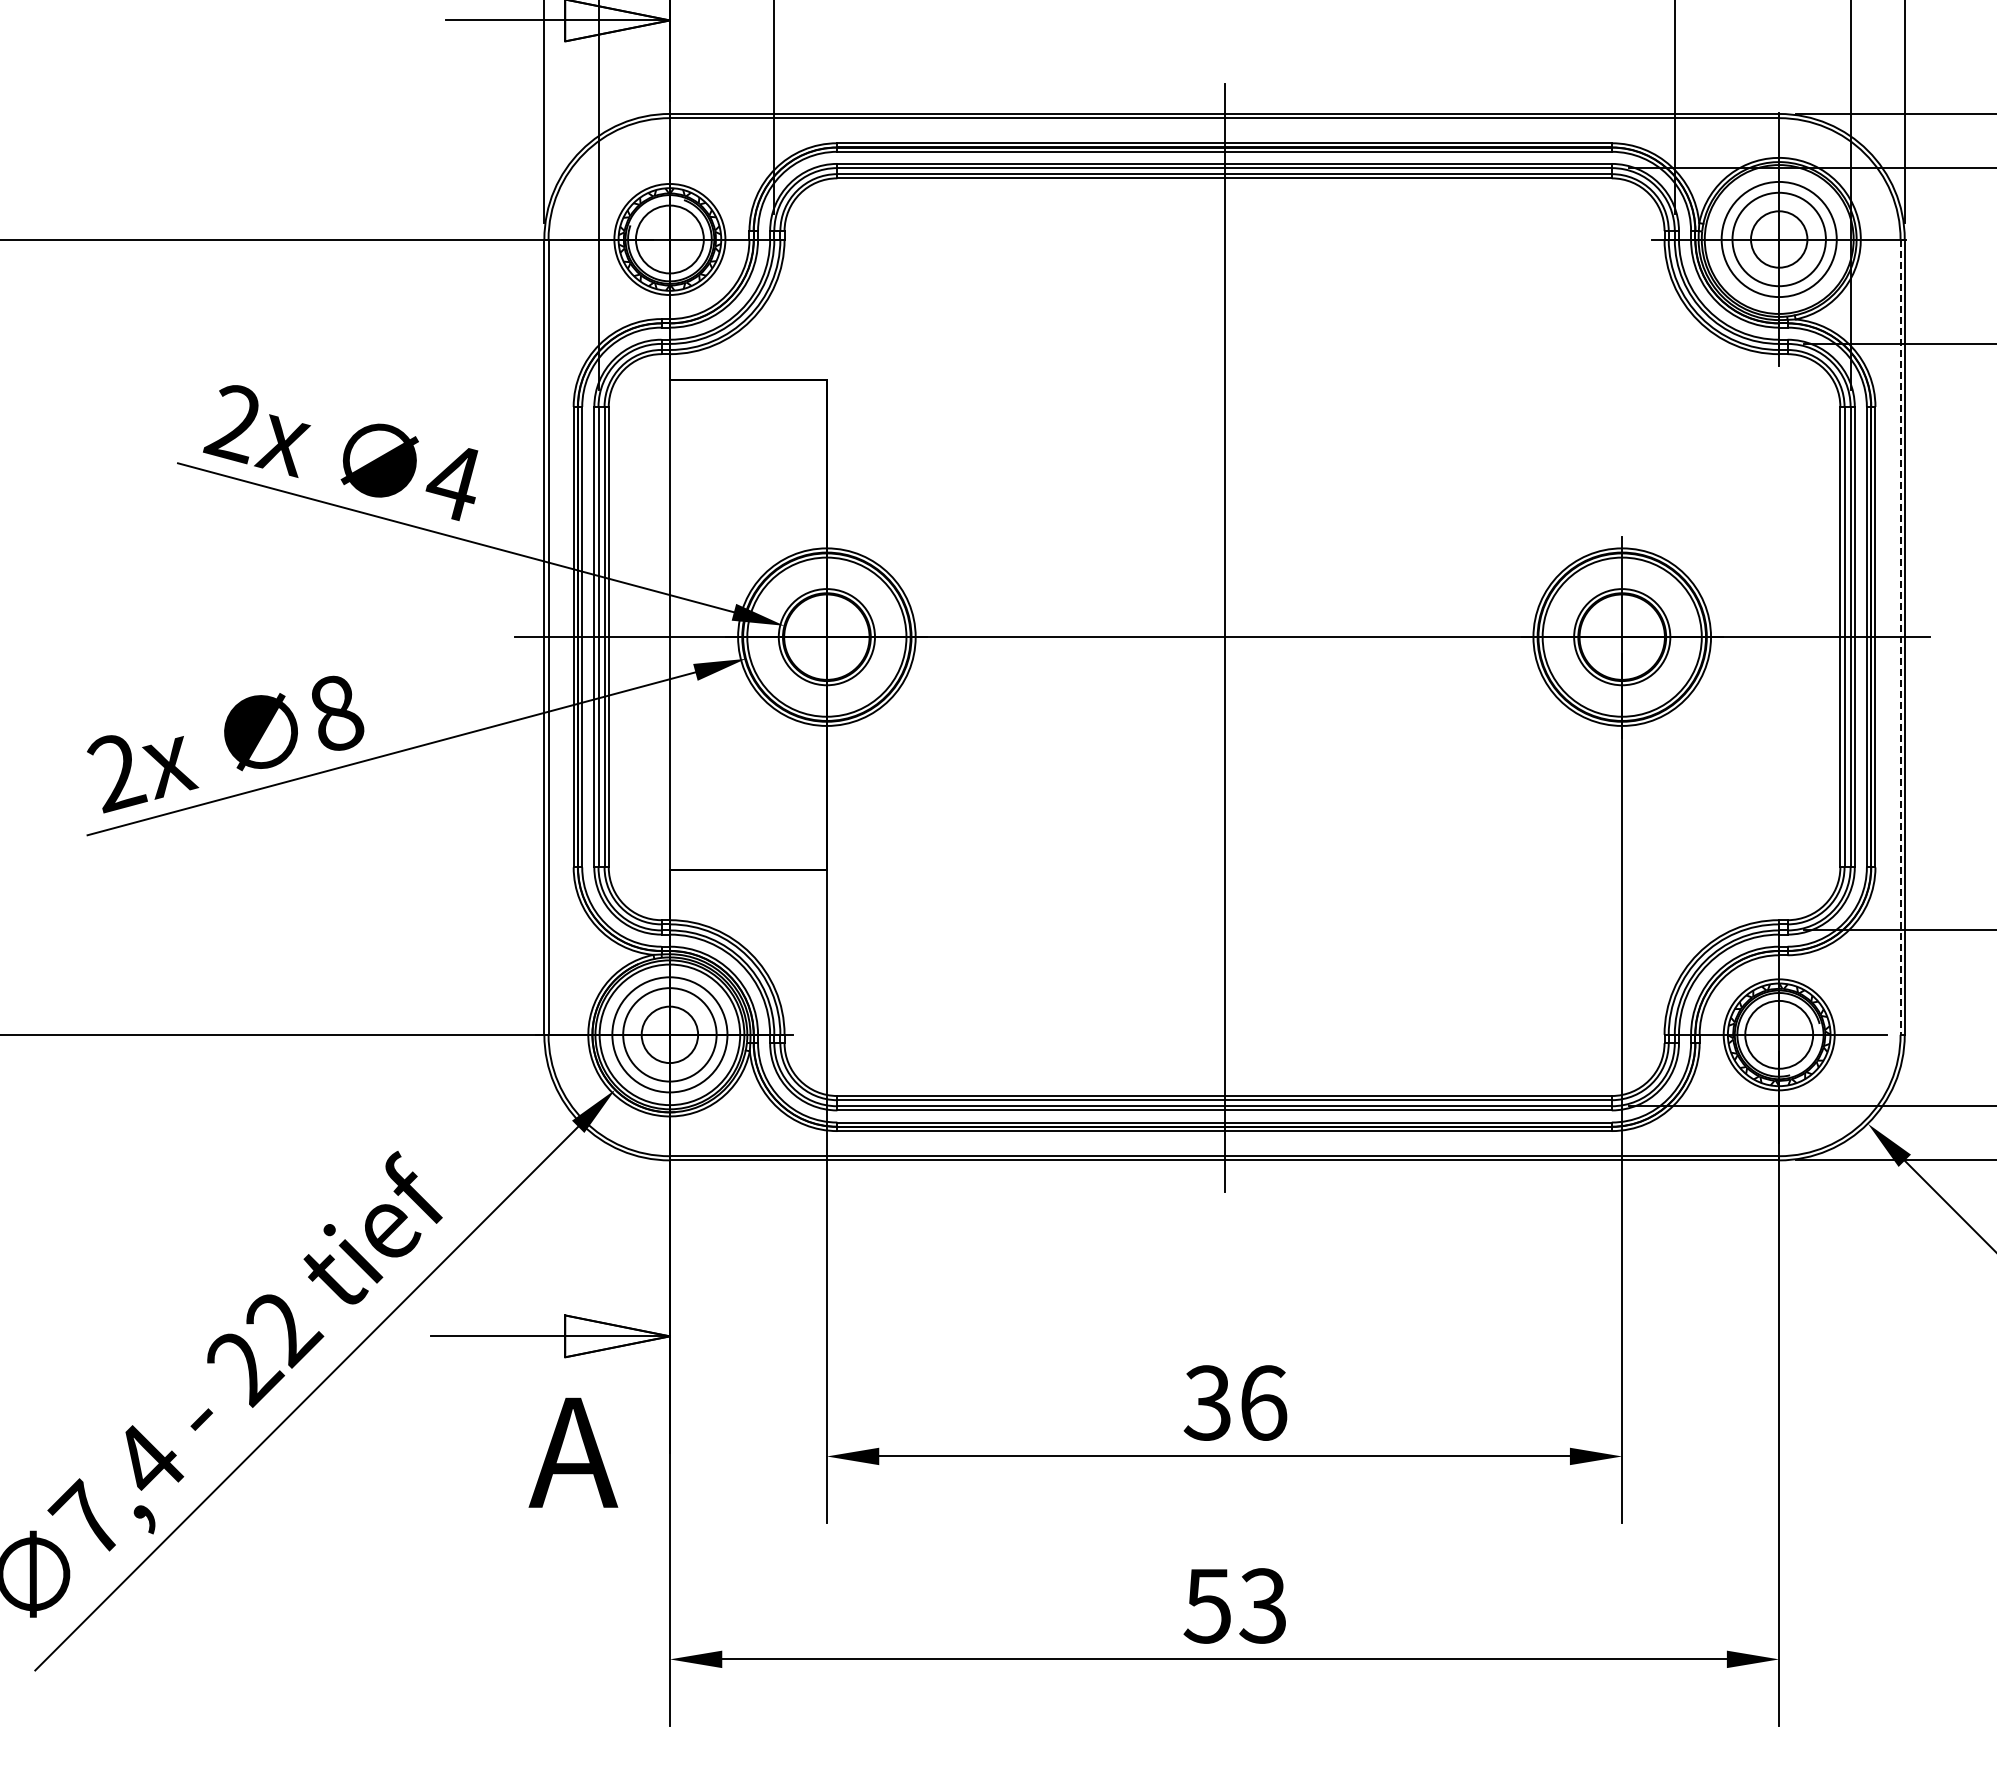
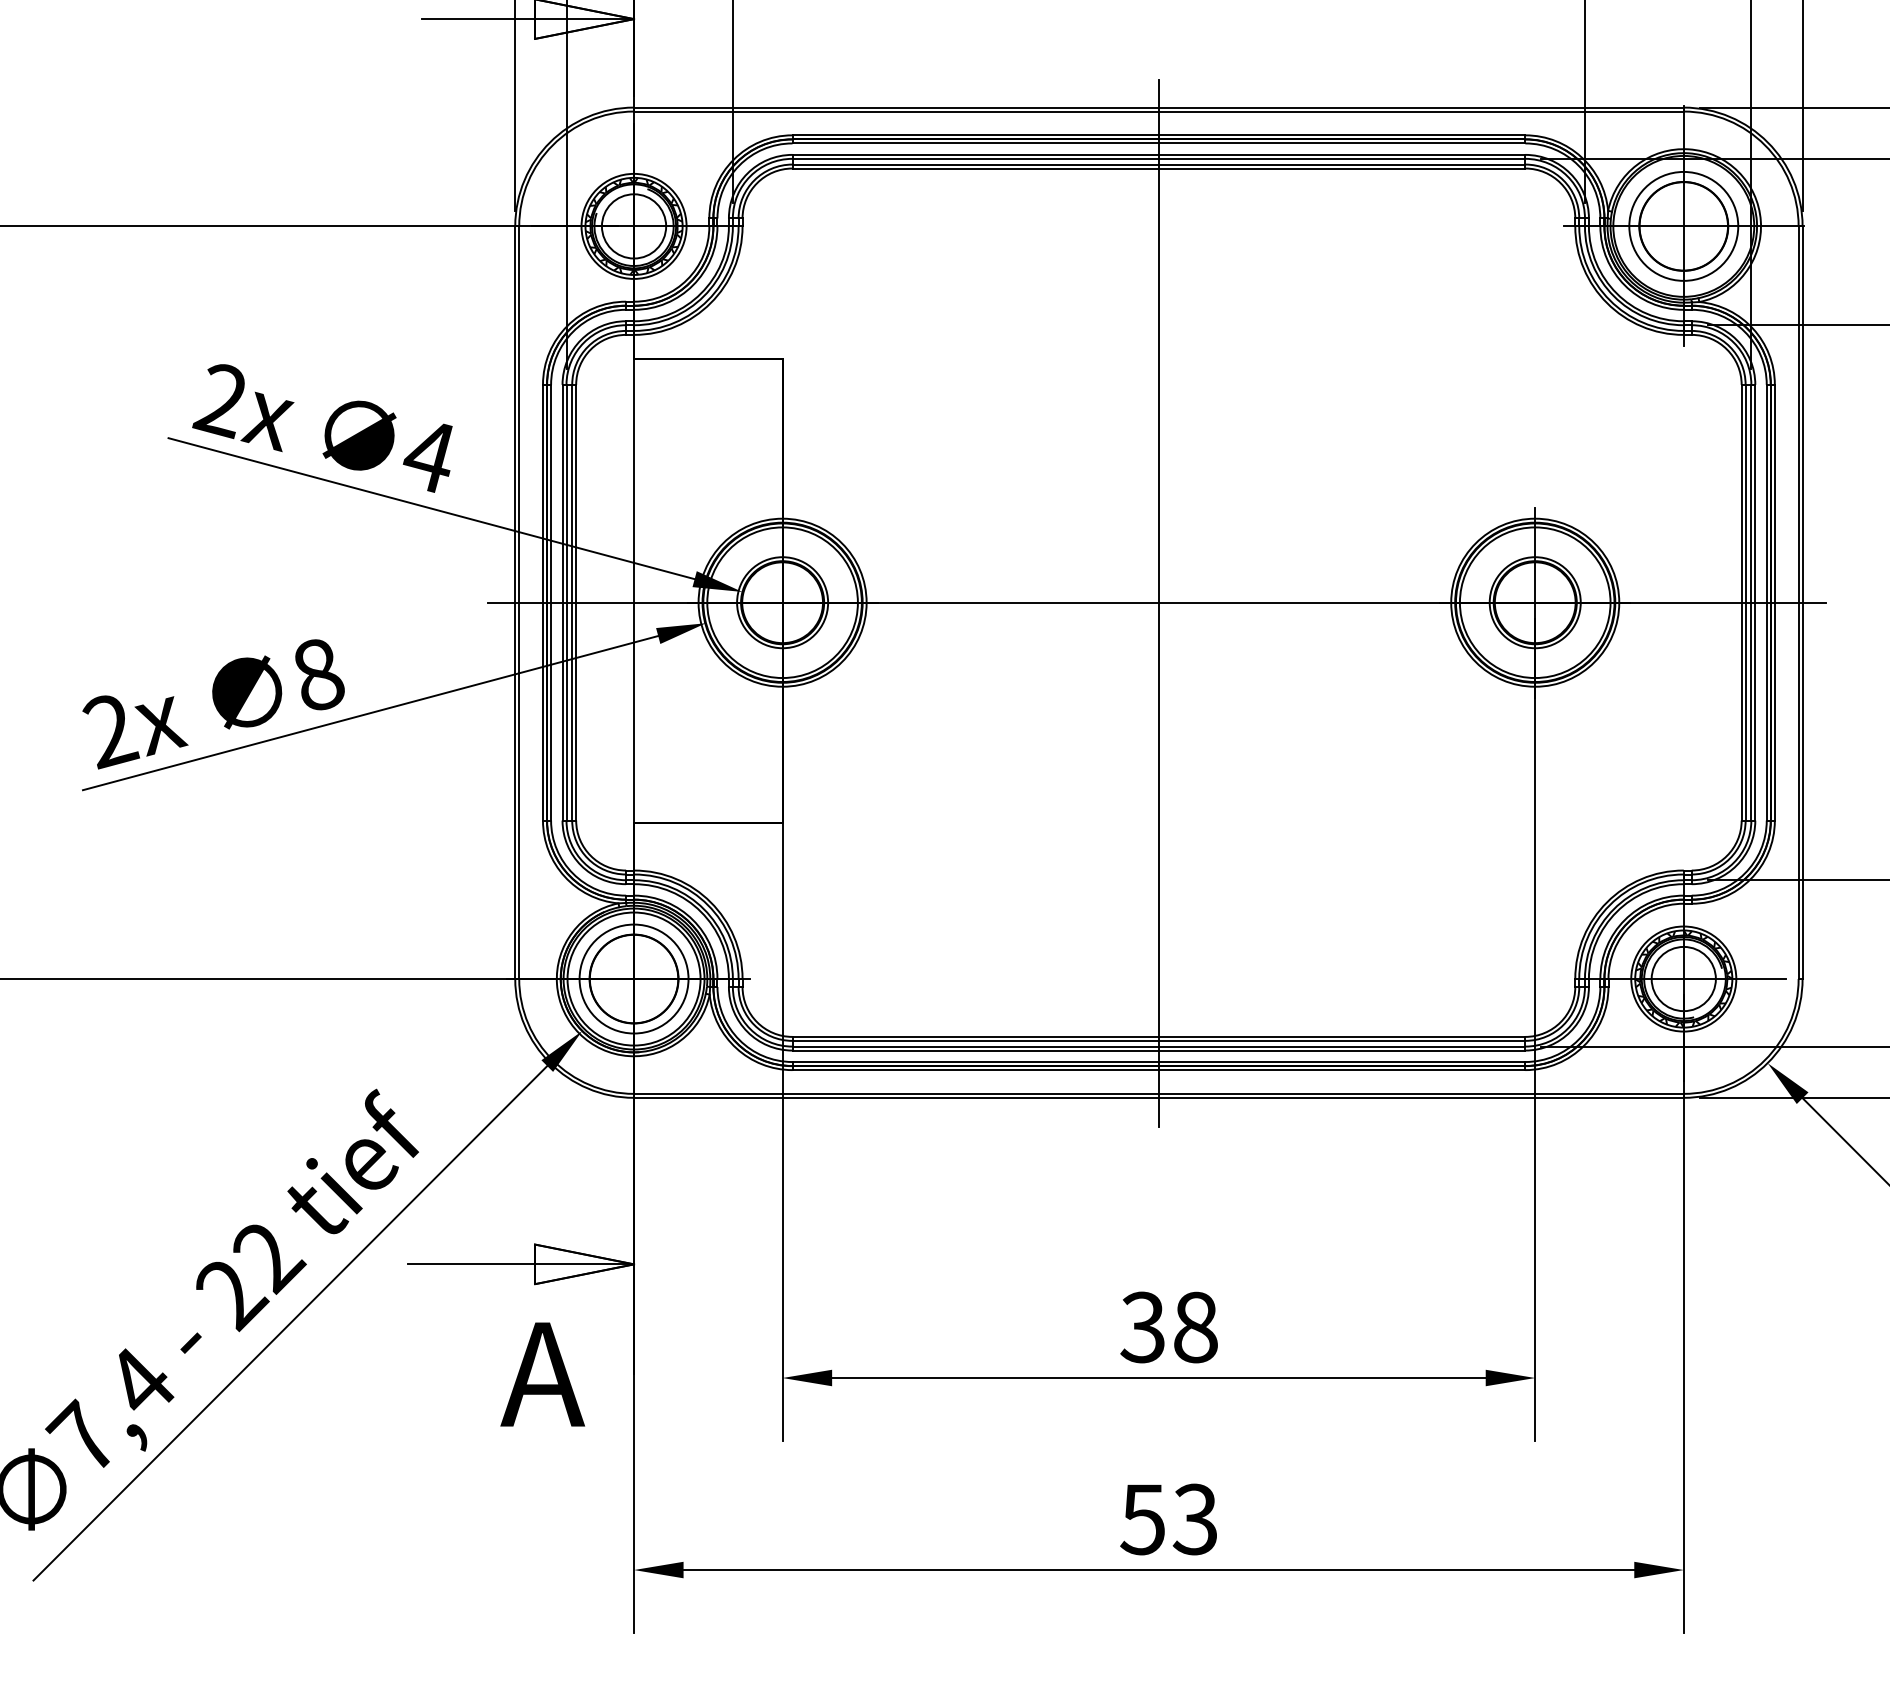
circle: (1779, 239) -> (1684, 226), size x1.67
line: (1900, 637) -> (1798, 603), dashed -> solid
circle: (669, 1034) -> (633, 978), size x1.67
text: (1263, 1402) -> (1195, 1326), 36 -> 38

